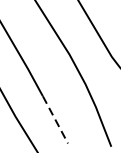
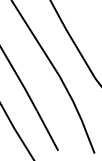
line: (55, 119) -> (47, 130), dashed -> solid

